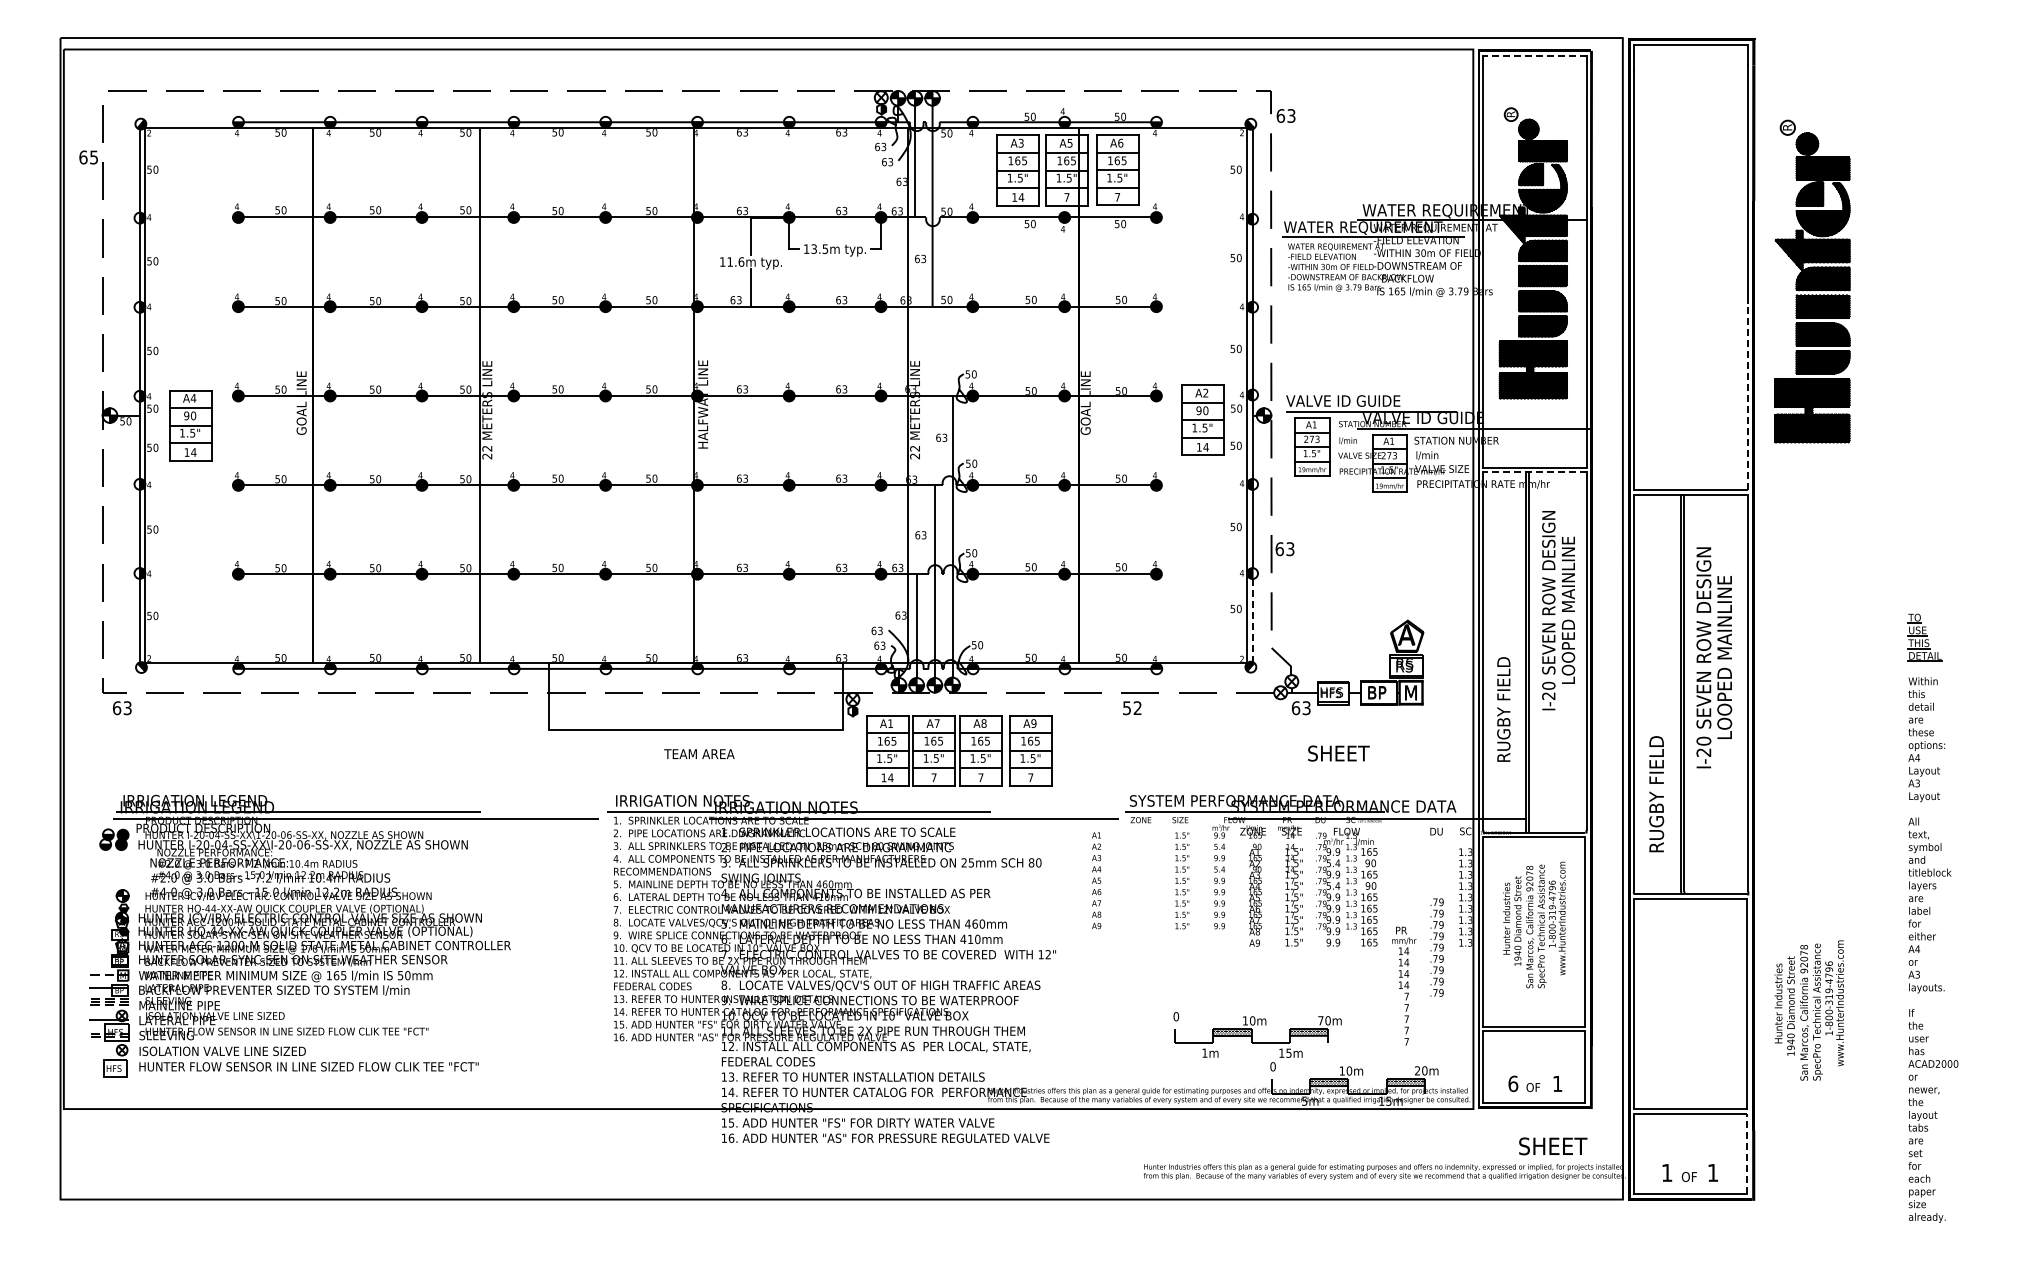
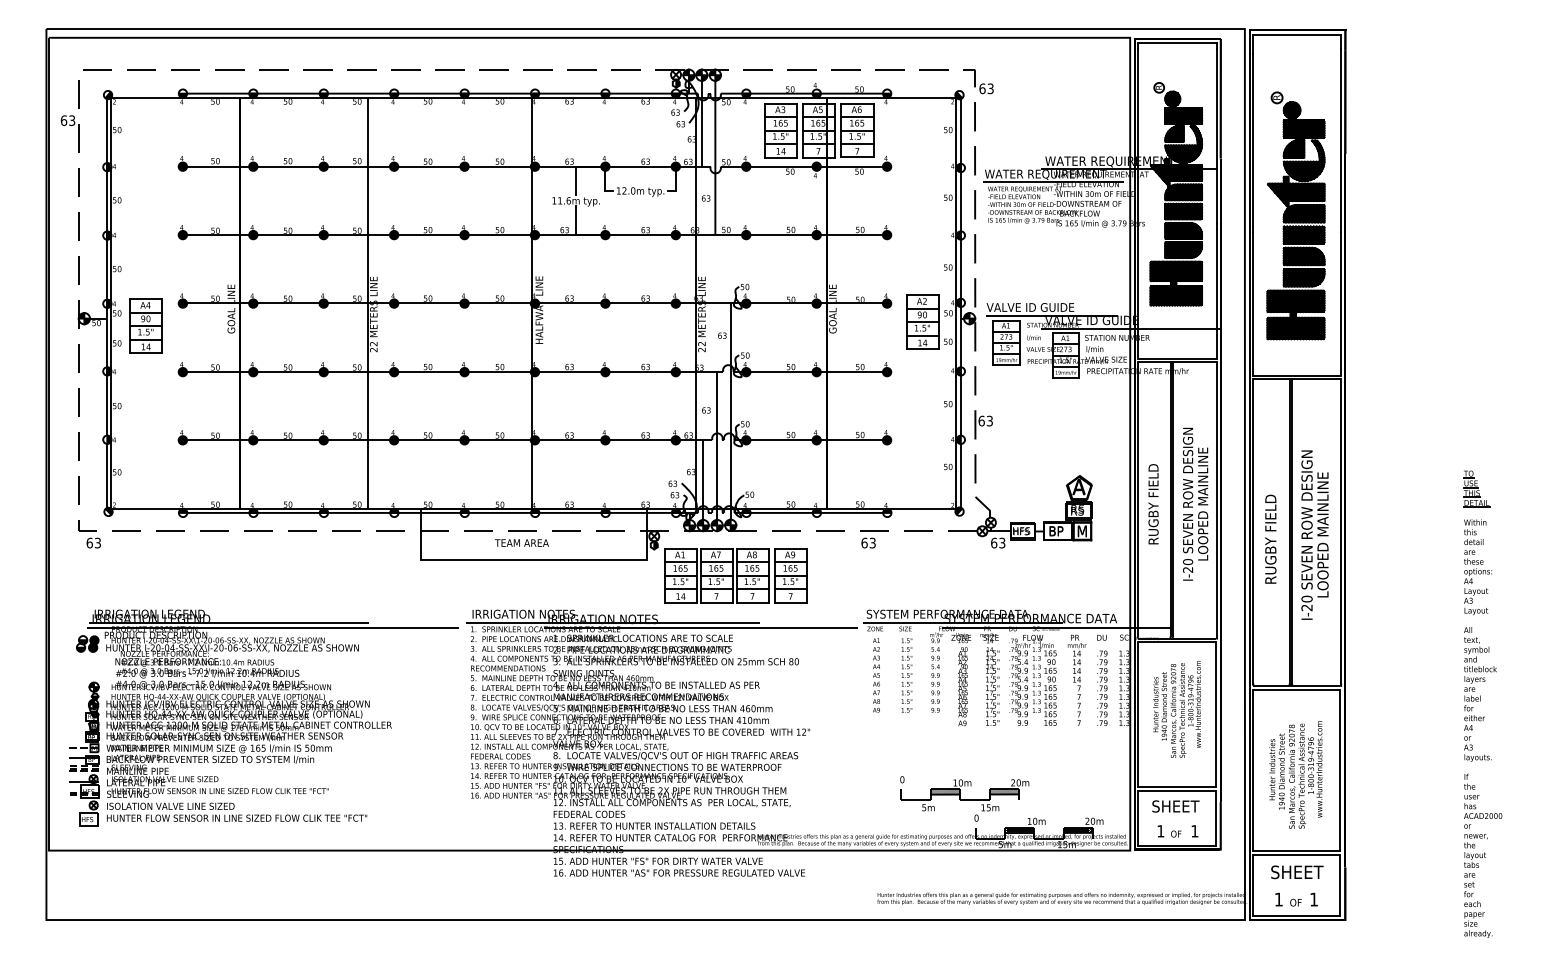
line: (1534, 56) -> (1177, 43), dashed -> solid
text: (94, 156) -> (72, 119), 65 -> 63
text: (819, 248) -> (628, 190), 13.5m -> 12.0m
part: (1812, 281) -> (1296, 215), moved
line: (1748, 396) -> (1341, 303), dashed -> solid
line: (1534, 472) -> (1177, 362), dashed -> solid
text: (1558, 610) -> (1195, 504), moved
line: (1252, 620) -> (960, 475), dashed -> solid
text: (1714, 657) -> (1315, 534), moved
text: (1132, 708) -> (868, 543), 52 -> 63
text: (1503, 709) -> (1153, 504), moved
text: (699, 753) -> (522, 542), moved
text: (1338, 753) -> (1175, 806), moved
text: (1656, 794) -> (1270, 539), moved
text: (1096, 880) -> (876, 675), moved
text: (1436, 947) -> (1101, 688), moved
text: (1404, 985) -> (1077, 679), moved
text: (1808, 1010) -> (1295, 774), moved
text: (1320, 1020) -> (1012, 782), 70m -> 20m
text: (1204, 1052) -> (923, 807), 1m -> 5m
text: (1513, 1083) -> (1161, 830), 6 -> 1
text: (1553, 1146) -> (1297, 872), moved
line: (1747, 1154) -> (1340, 885), dashed -> solid

